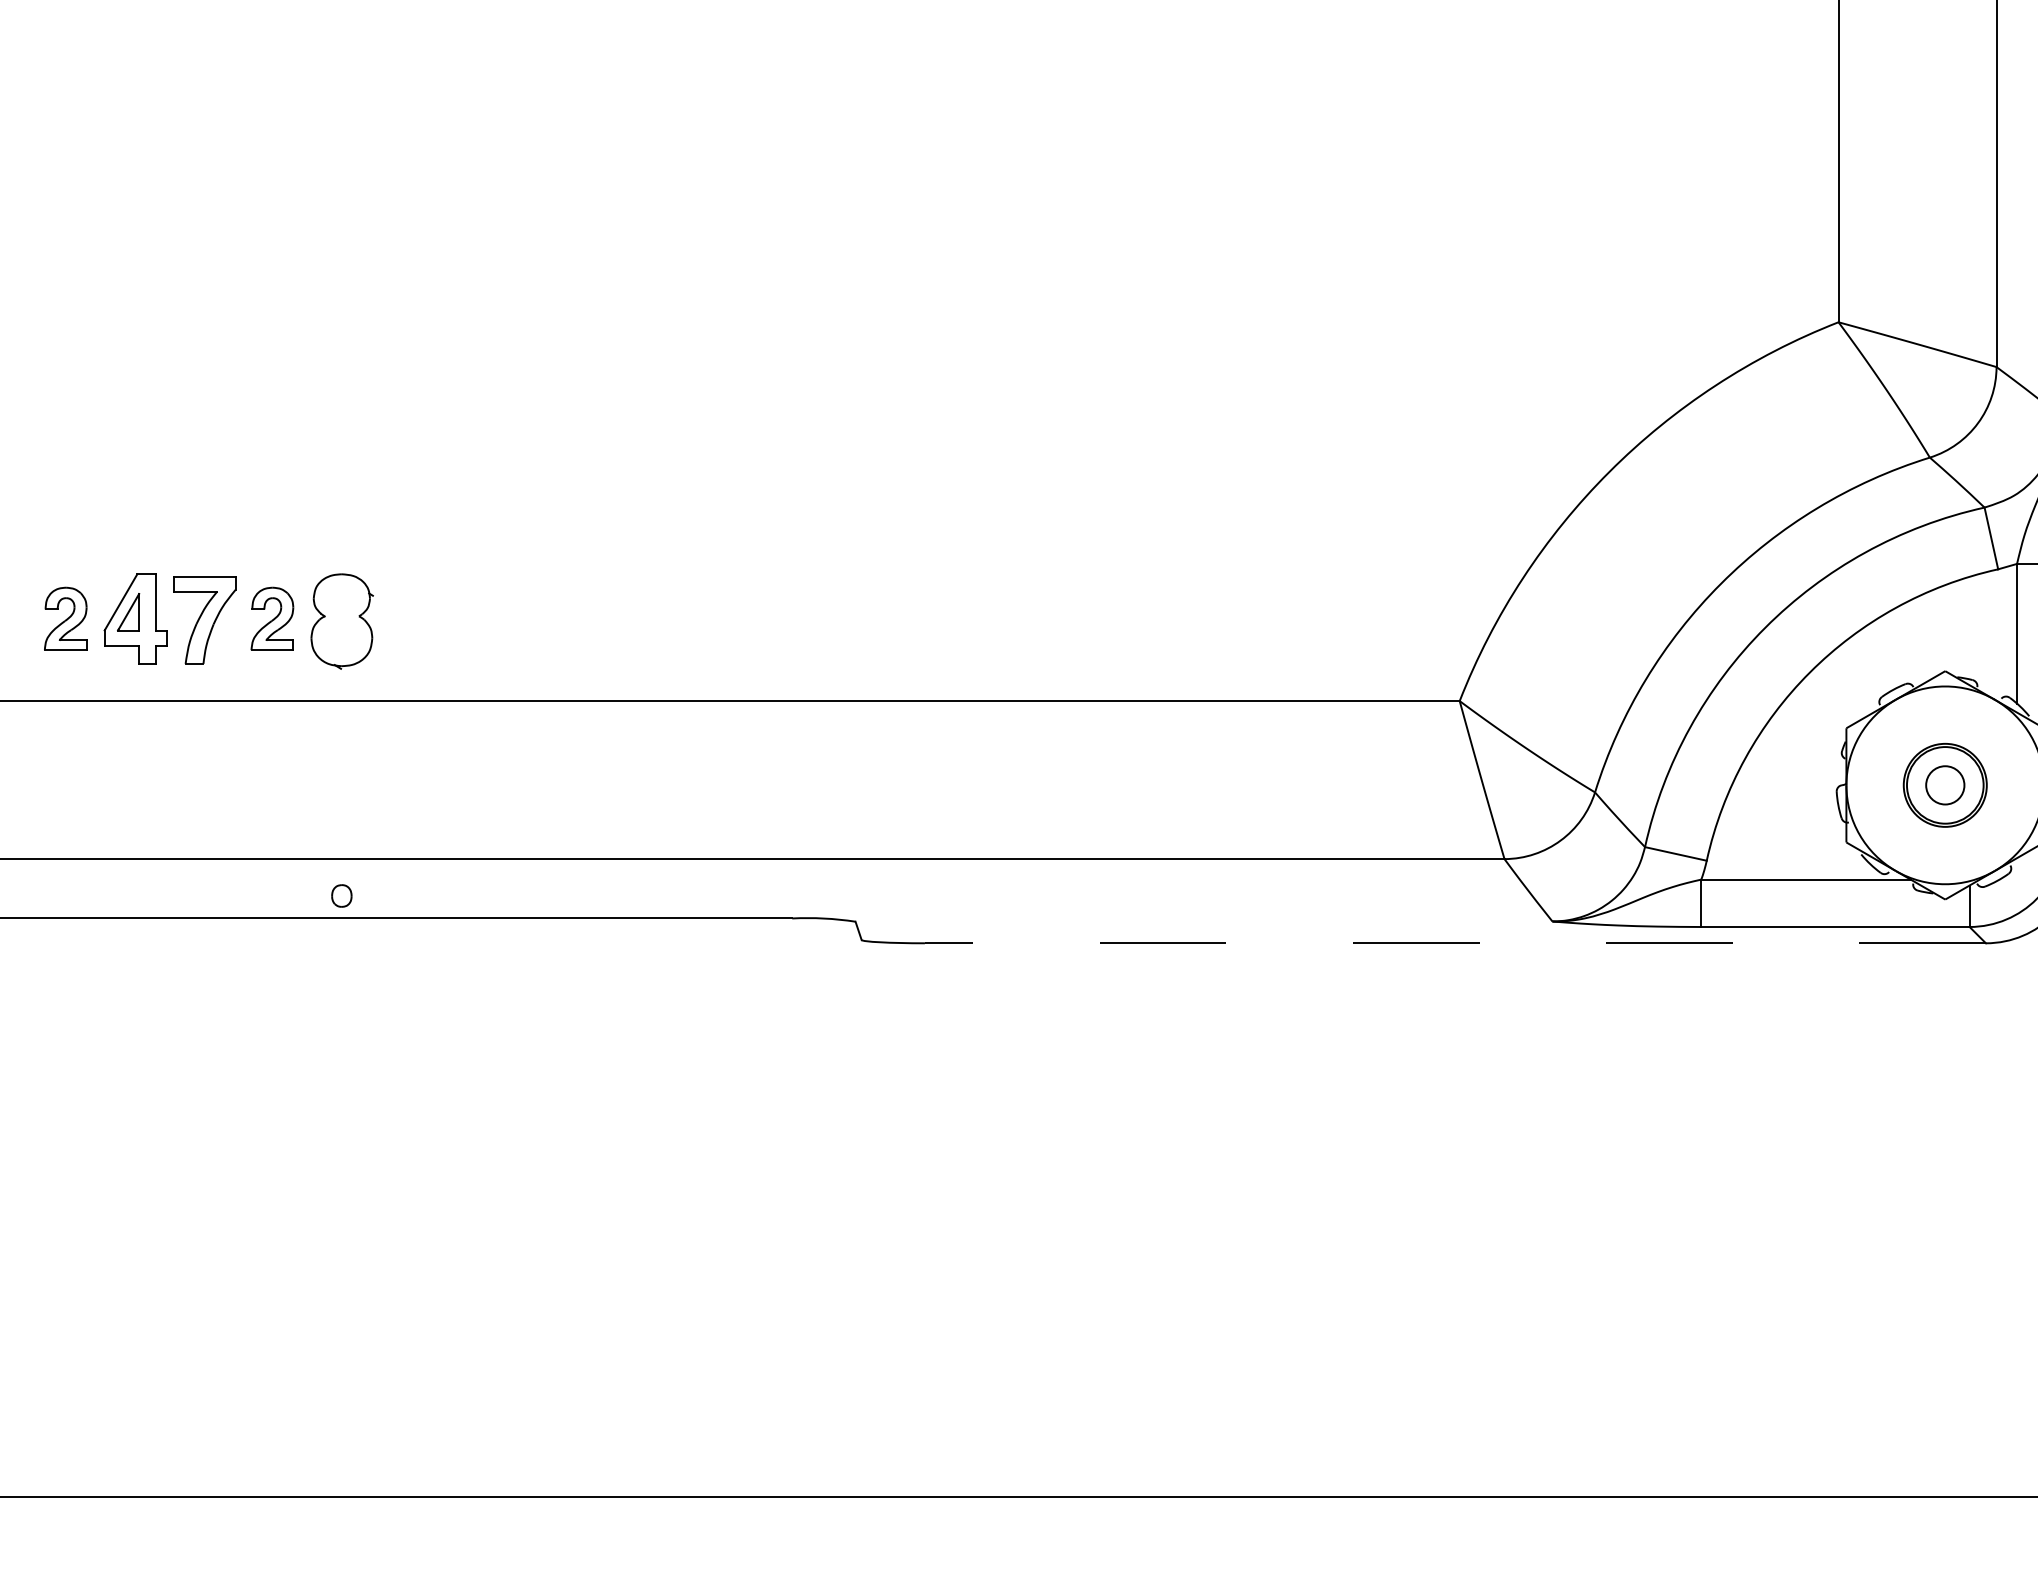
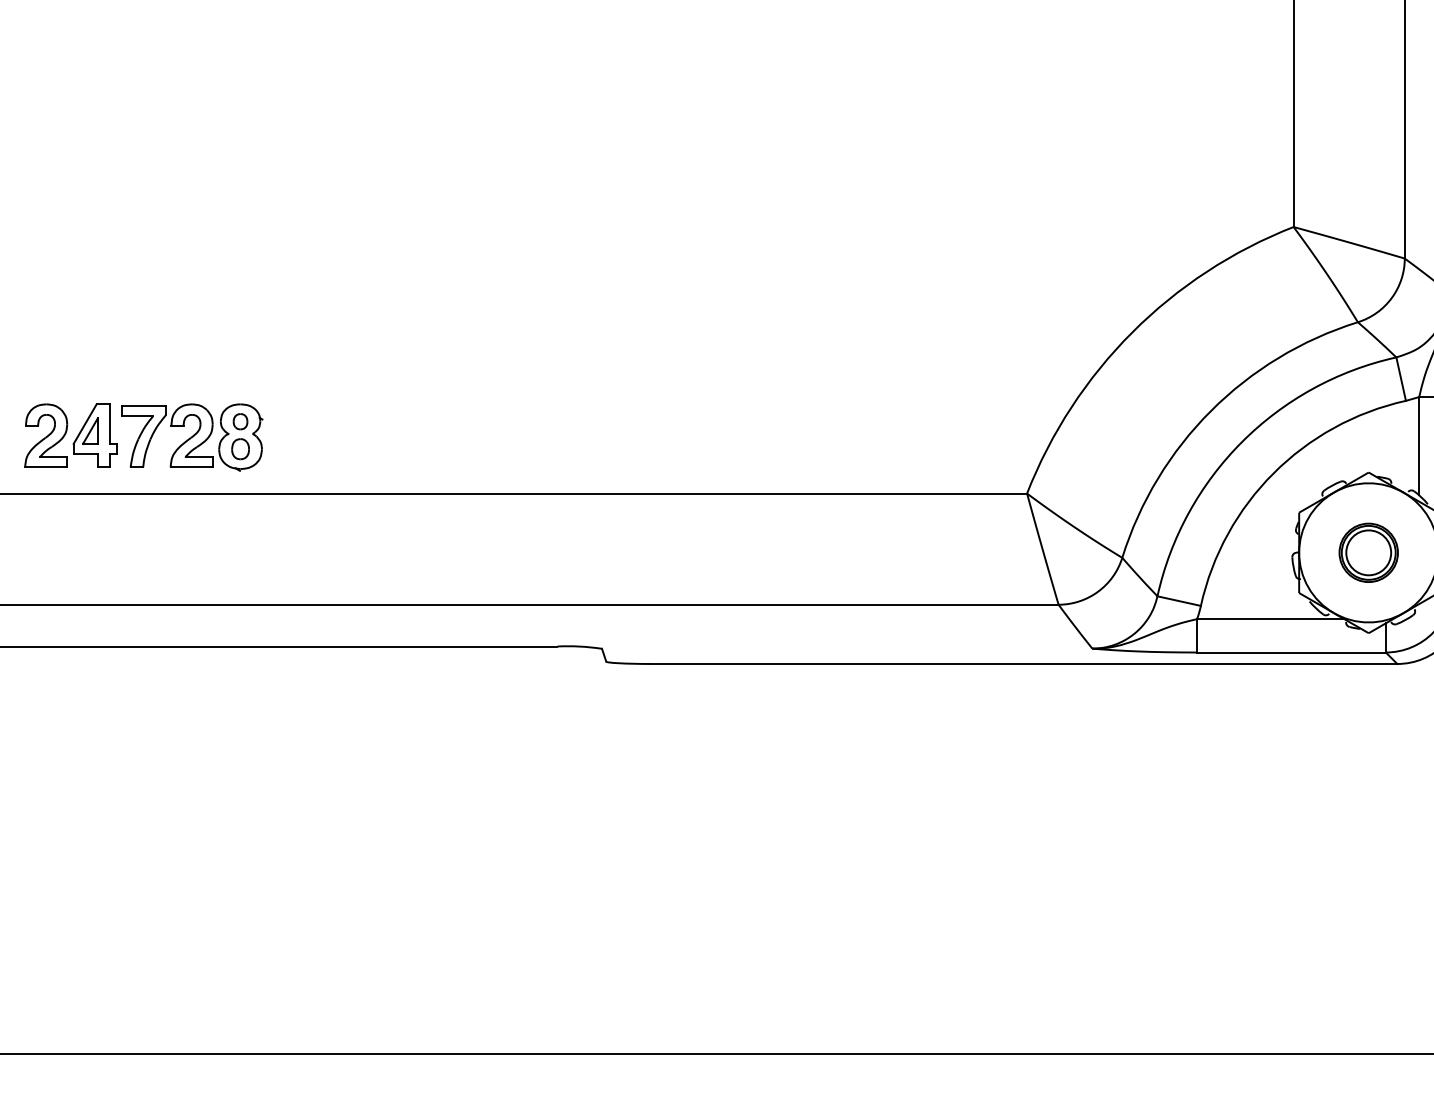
part: (65, 618) -> (46, 435), size x1.43
part: (272, 618) -> (191, 435), size x1.43
part: (341, 637) -> (240, 448), added
circle: (1945, 785) -> (1368, 552), size x1.67
part: (341, 895) -> (240, 421), moved
line: (1454, 943) -> (1023, 664), dashed -> solid

